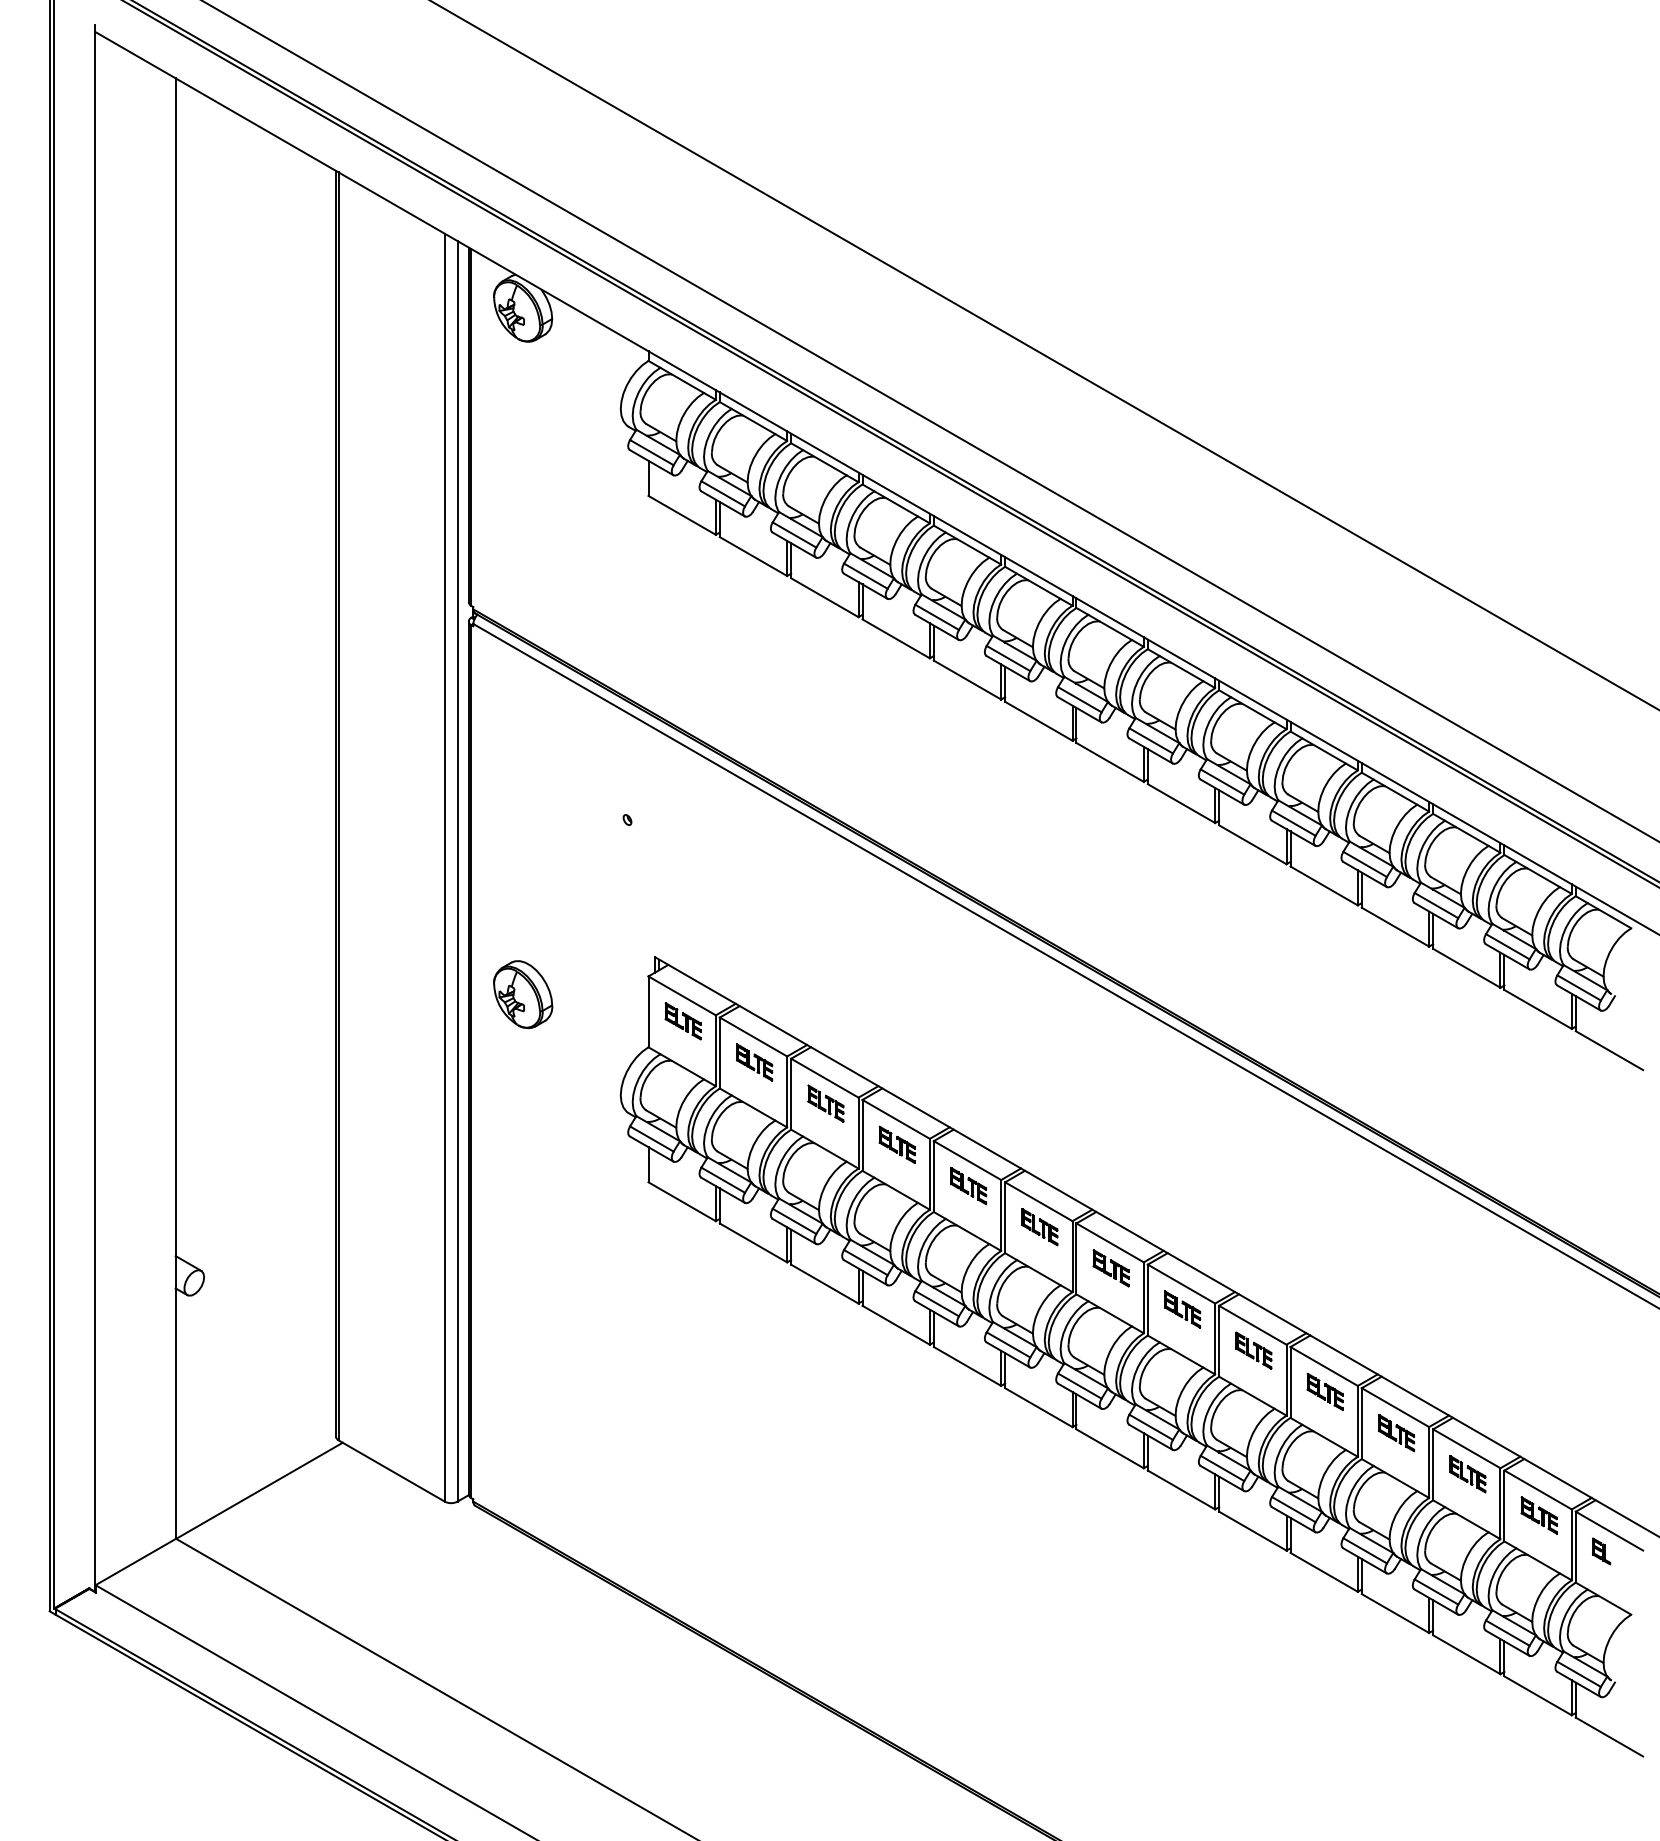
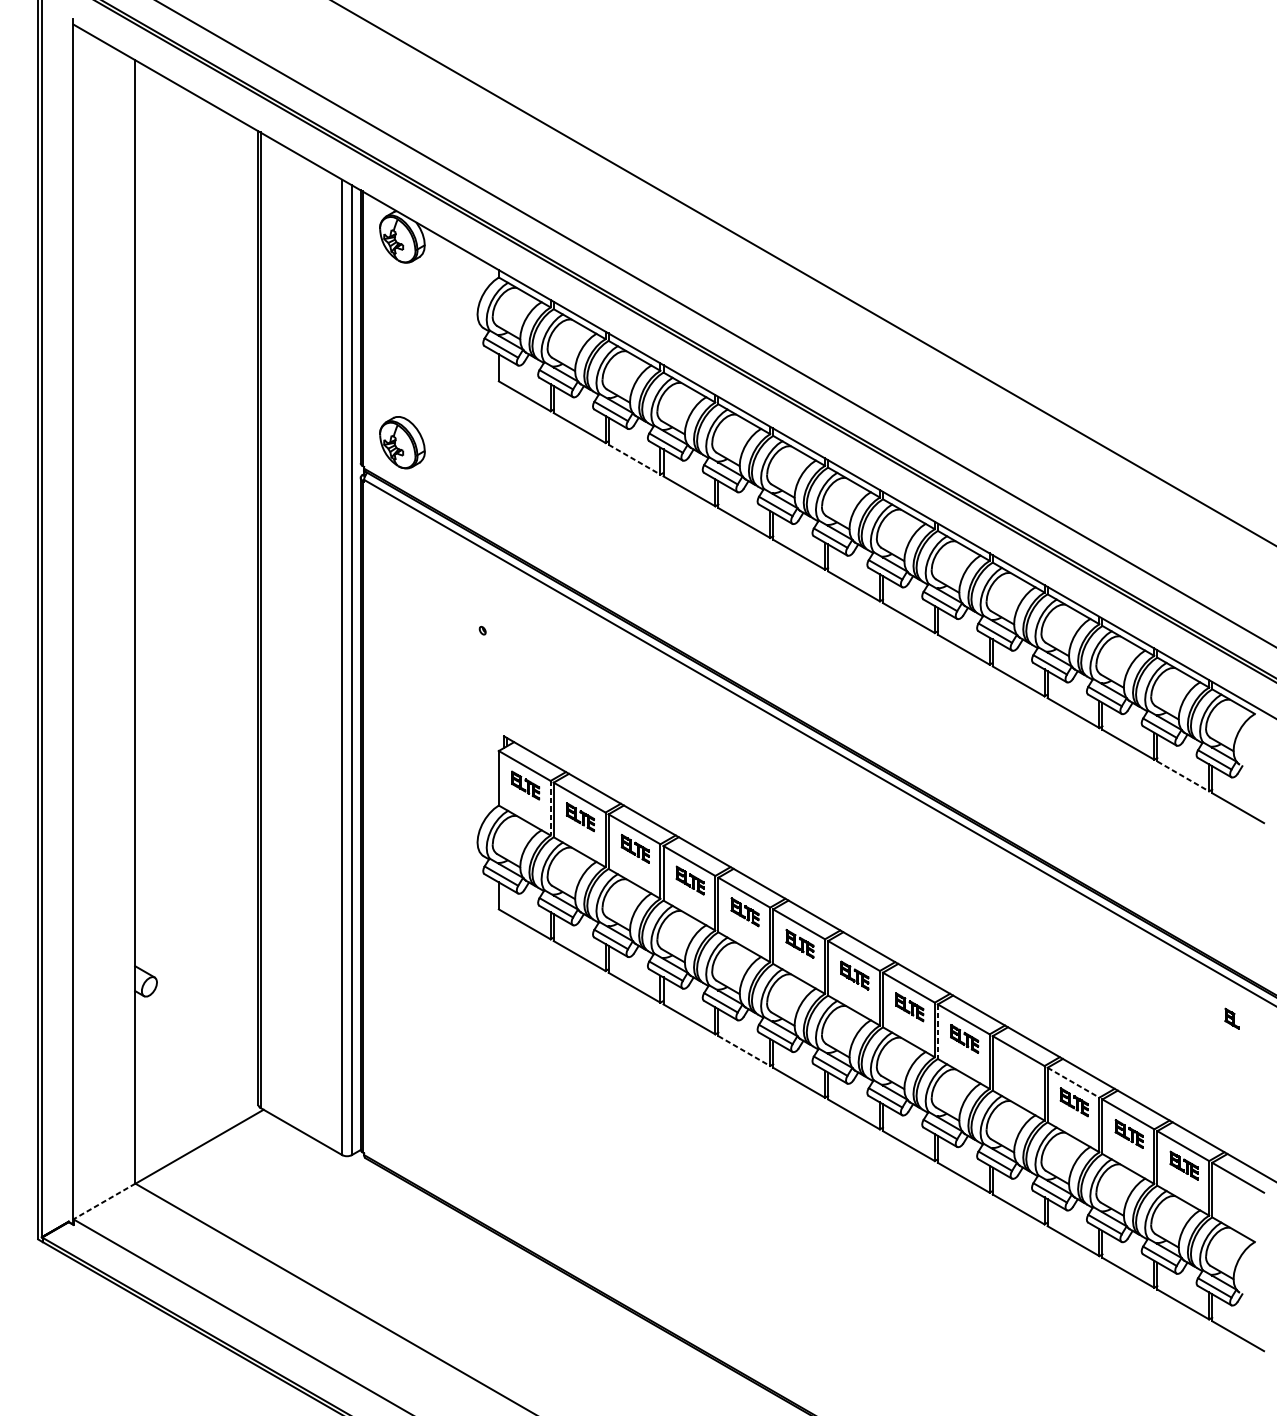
line: (824, 597) -> (634, 459), solid -> dashed
part: (523, 994) -> (402, 442), moved
line: (1538, 1009) -> (1183, 776), solid -> dashed
line: (715, 1051) -> (550, 808), solid -> dashed
line: (1219, 1341) -> (938, 1031), solid -> dashed
line: (967, 1366) -> (744, 1051), solid -> dashed
part: (1324, 1391) -> (1018, 1070), removed
line: (1395, 1407) -> (1073, 1082), solid -> dashed
part: (1601, 1551) -> (1232, 1018), moved
line: (135, 1562) -> (104, 1201), solid -> dashed

